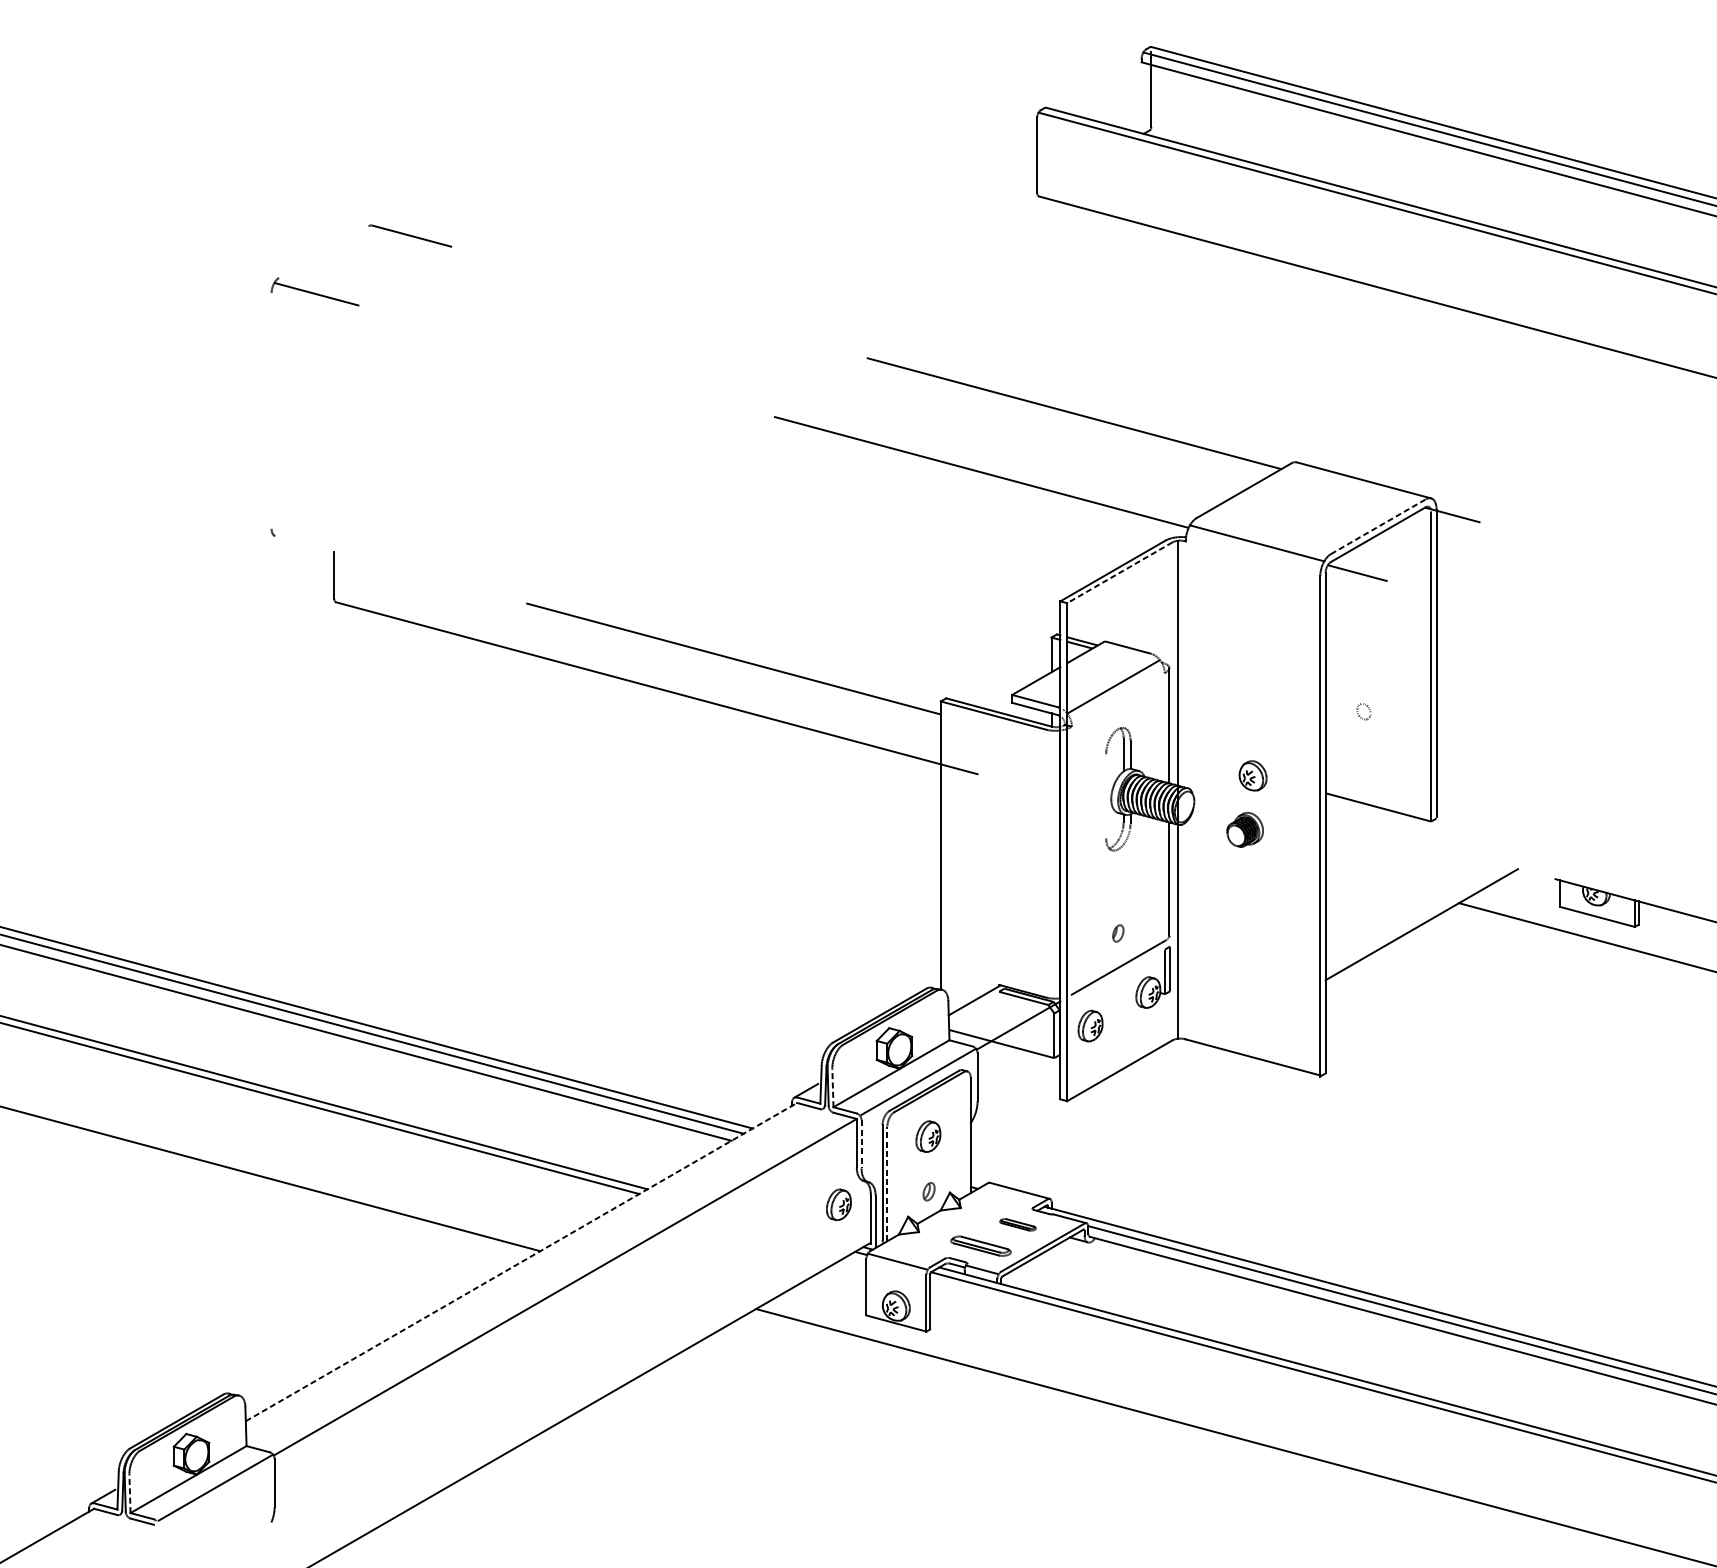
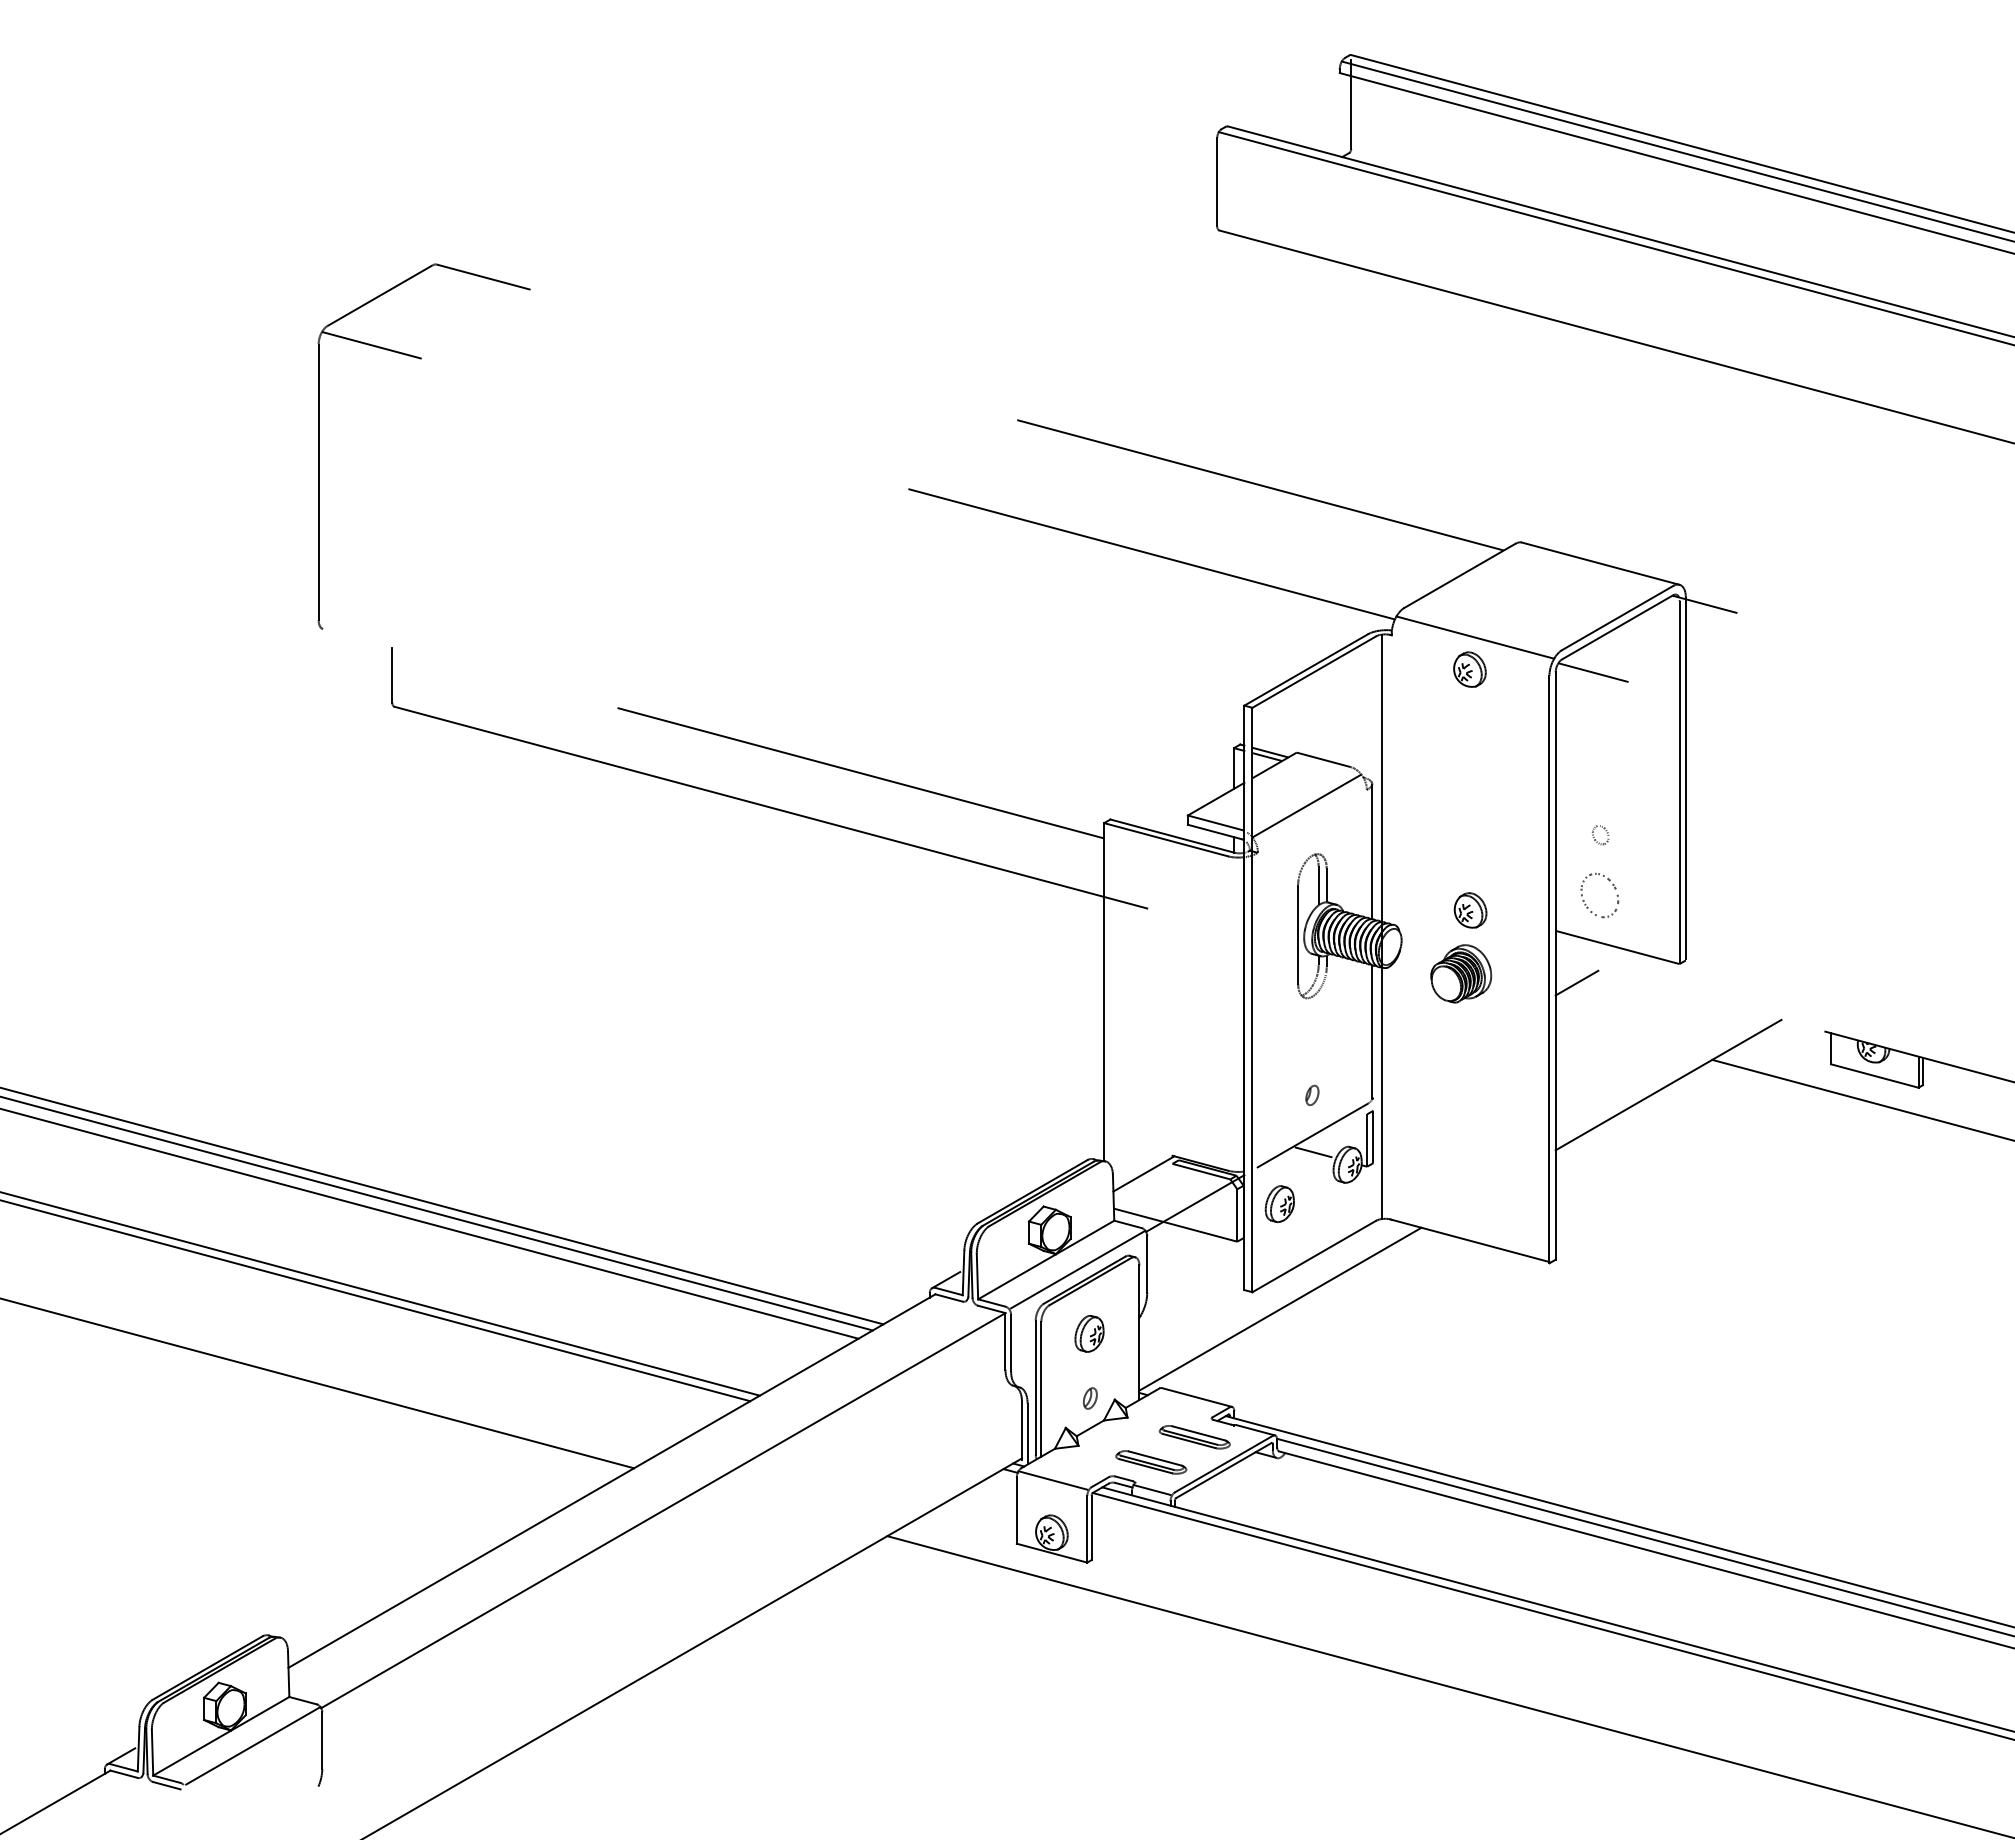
line: (323, 251) -> (379, 295), added
line: (271, 410) -> (318, 481), added
line: (1379, 526) -> (1618, 617), dashed -> solid
part: (1252, 570) -> (1469, 669), added
line: (1119, 573) -> (1313, 672), dashed -> solid
part: (1350, 767) -> (1584, 900), added
line: (1106, 796) -> (1298, 934), added
part: (1245, 829) -> (1461, 973), size x1.43
line: (1343, 837) -> (1576, 982), added
line: (1119, 982) -> (1313, 1152), added
line: (832, 1087) -> (977, 1276), dashed -> solid
line: (1091, 1115) -> (1280, 1308), added
line: (861, 1144) -> (1011, 1343), dashed -> solid
line: (887, 1183) -> (1041, 1388), dashed -> solid
part: (838, 1204) -> (984, 1413), removed
part: (1017, 1224) -> (1194, 1437), size x1.67
line: (521, 1262) -> (611, 1481), dashed -> solid
line: (129, 1493) -> (152, 1752), dashed -> solid

